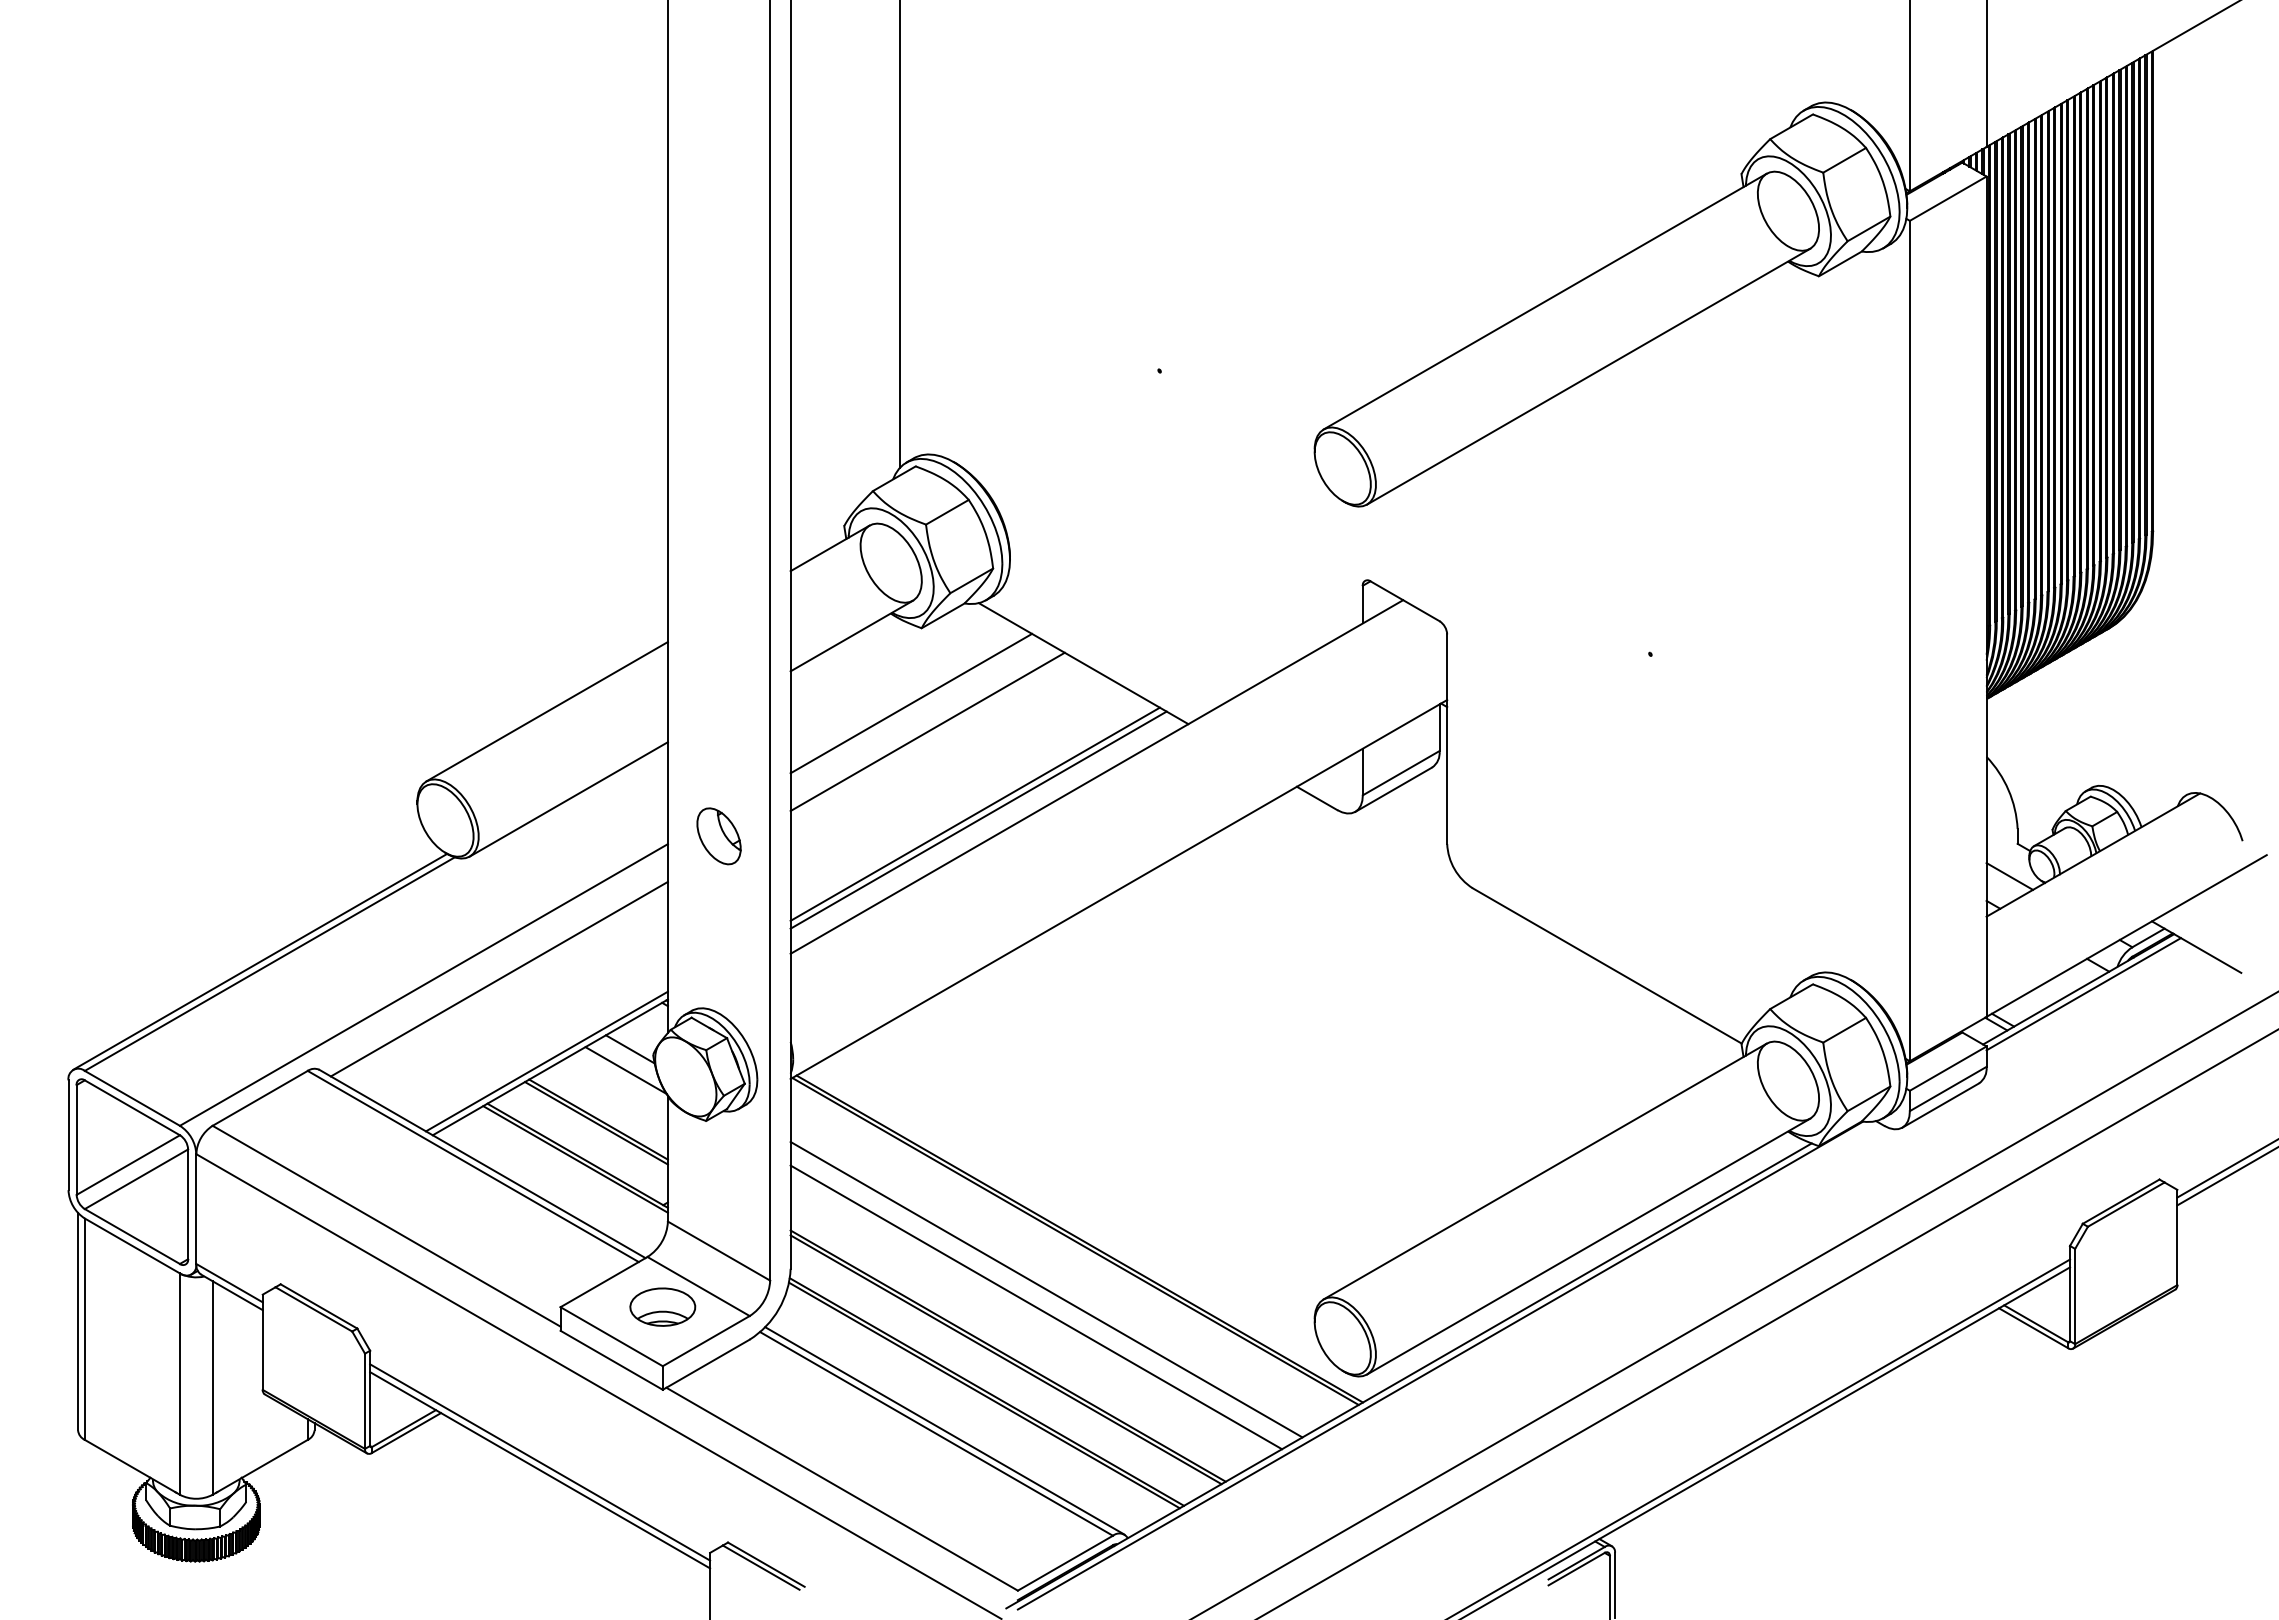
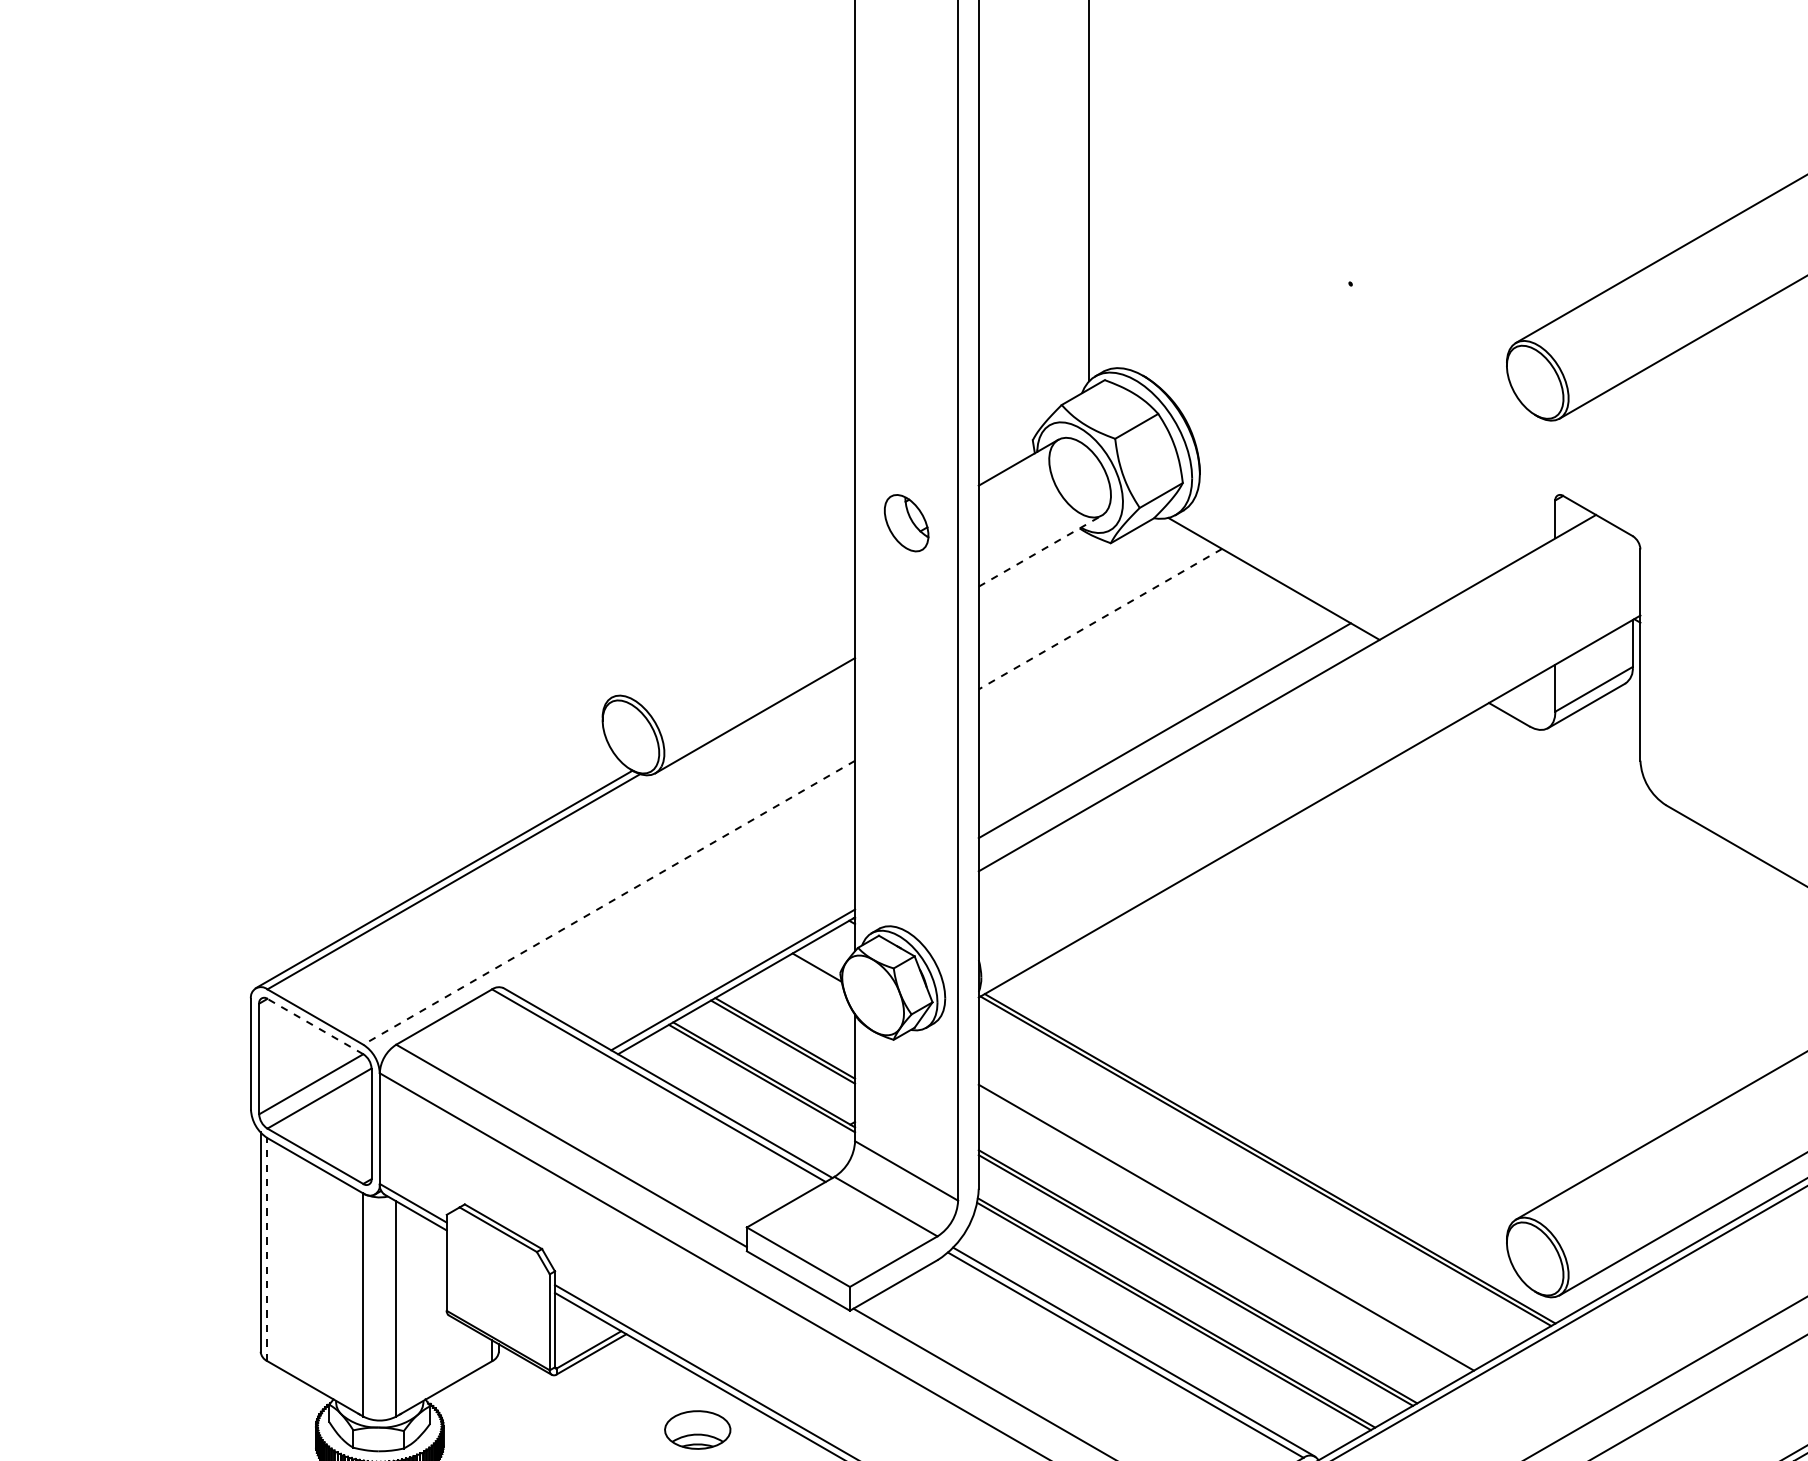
line: (851, 636) -> (1040, 551), solid -> dashed
line: (910, 703) -> (1099, 619), solid -> dashed
line: (546, 711) -> (732, 627), removed
line: (927, 731) -> (1116, 647), removed
line: (978, 819) -> (1168, 735), removed
part: (718, 836) -> (906, 523), moved
line: (498, 978) -> (684, 896), removed
line: (423, 984) -> (608, 902), solid -> dashed
line: (625, 1070) -> (812, 988), removed
line: (132, 1107) -> (315, 1026), solid -> dashed
line: (1046, 1289) -> (1236, 1209), removed
part: (662, 1306) -> (697, 1429), moved
line: (84, 1329) -> (267, 1249), solid -> dashed

